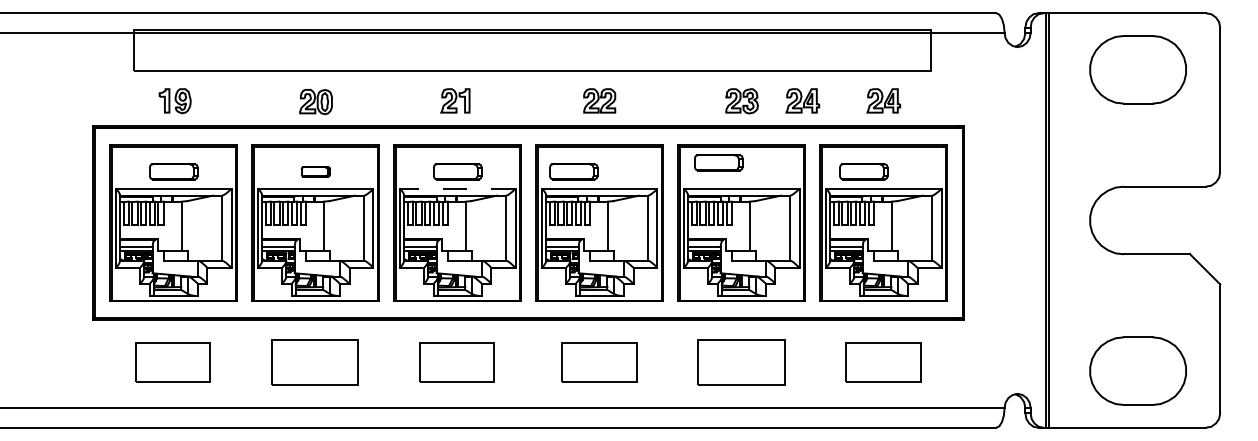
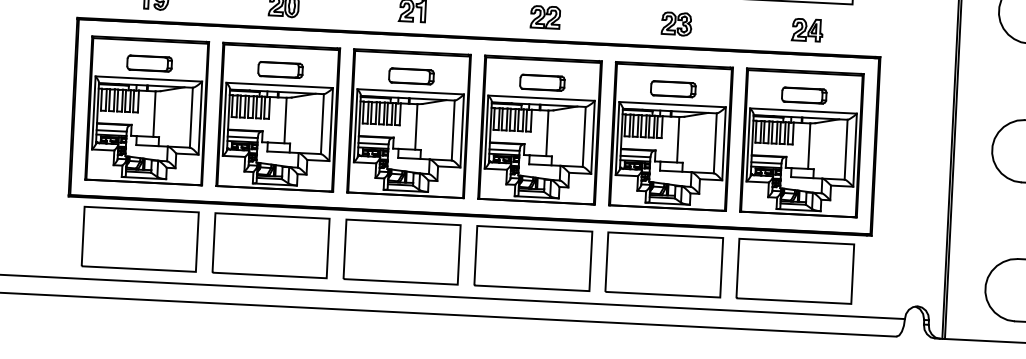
part: (802, 100) -> (732, 26), removed
part: (718, 162) -> (673, 88), moved
part: (315, 171) -> (280, 69), size x1.67
part: (573, 171) -> (542, 82), moved
part: (863, 171) -> (803, 95), moved
line: (457, 188) -> (410, 91), dashed -> solid
part: (172, 362) -> (139, 239), size x1.67
part: (314, 362) -> (270, 245), size x1.43
part: (456, 362) -> (401, 252), size x1.67
part: (599, 362) -> (533, 258), size x1.67
part: (741, 362) -> (664, 264), size x1.43
part: (883, 362) -> (795, 271), size x1.67

